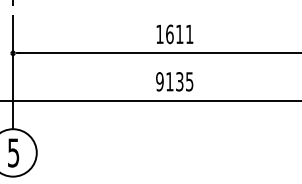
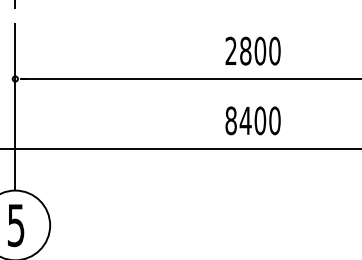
text: (174, 34) -> (252, 51), 1611 -> 2800
text: (174, 81) -> (252, 120), 9135 -> 8400

